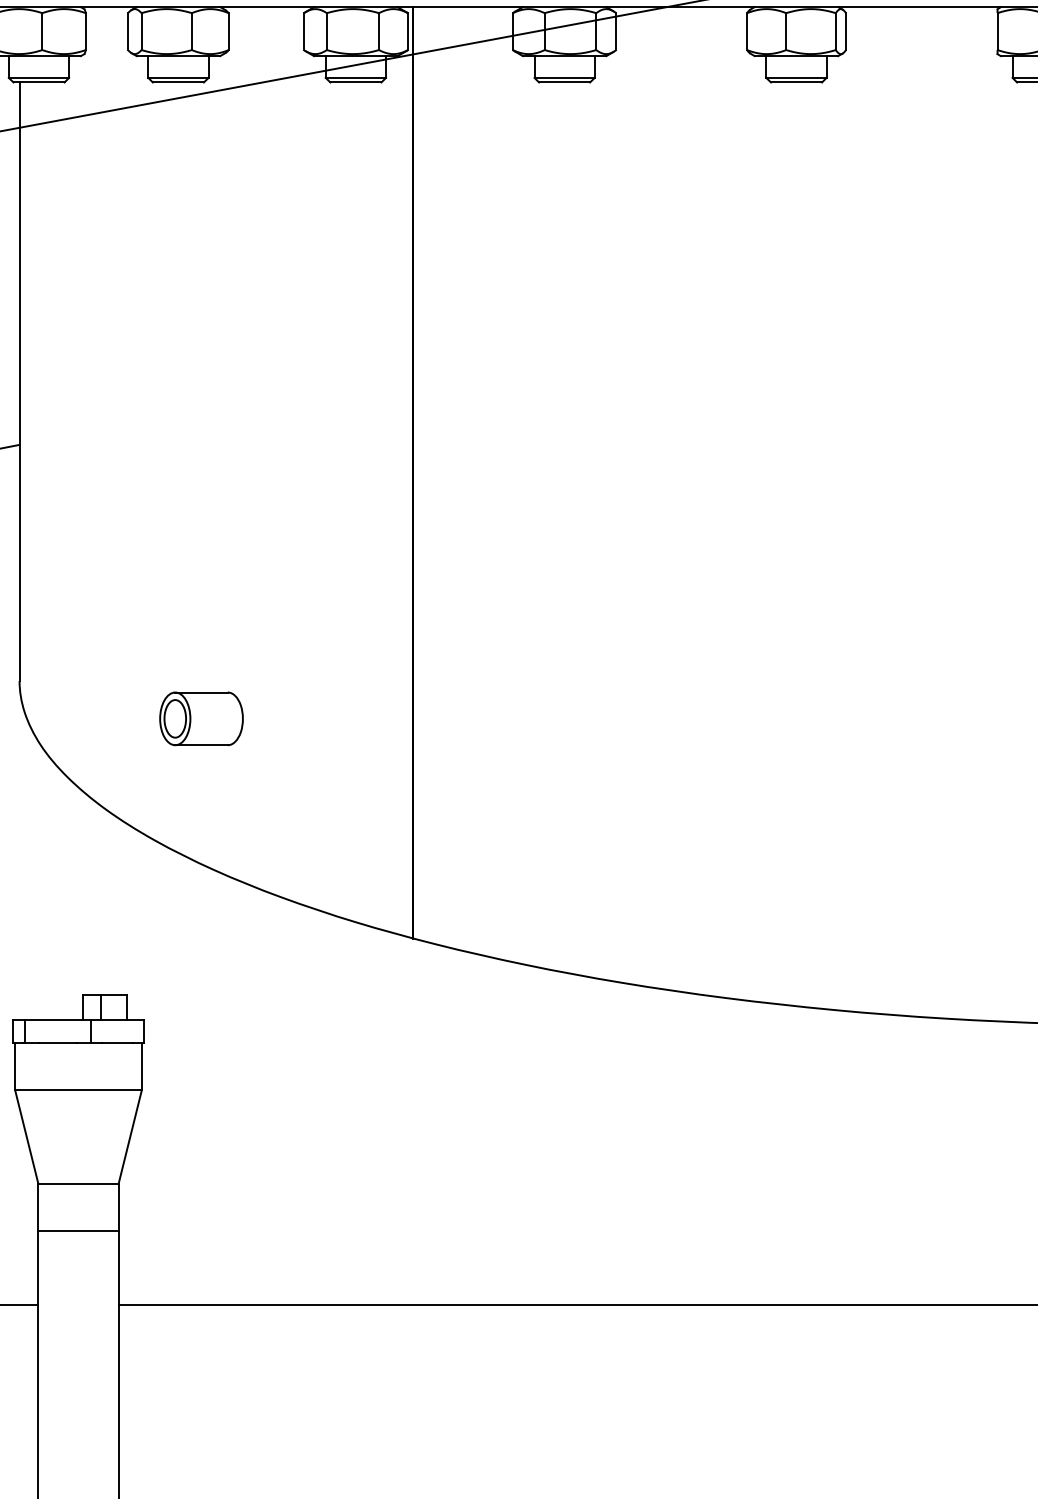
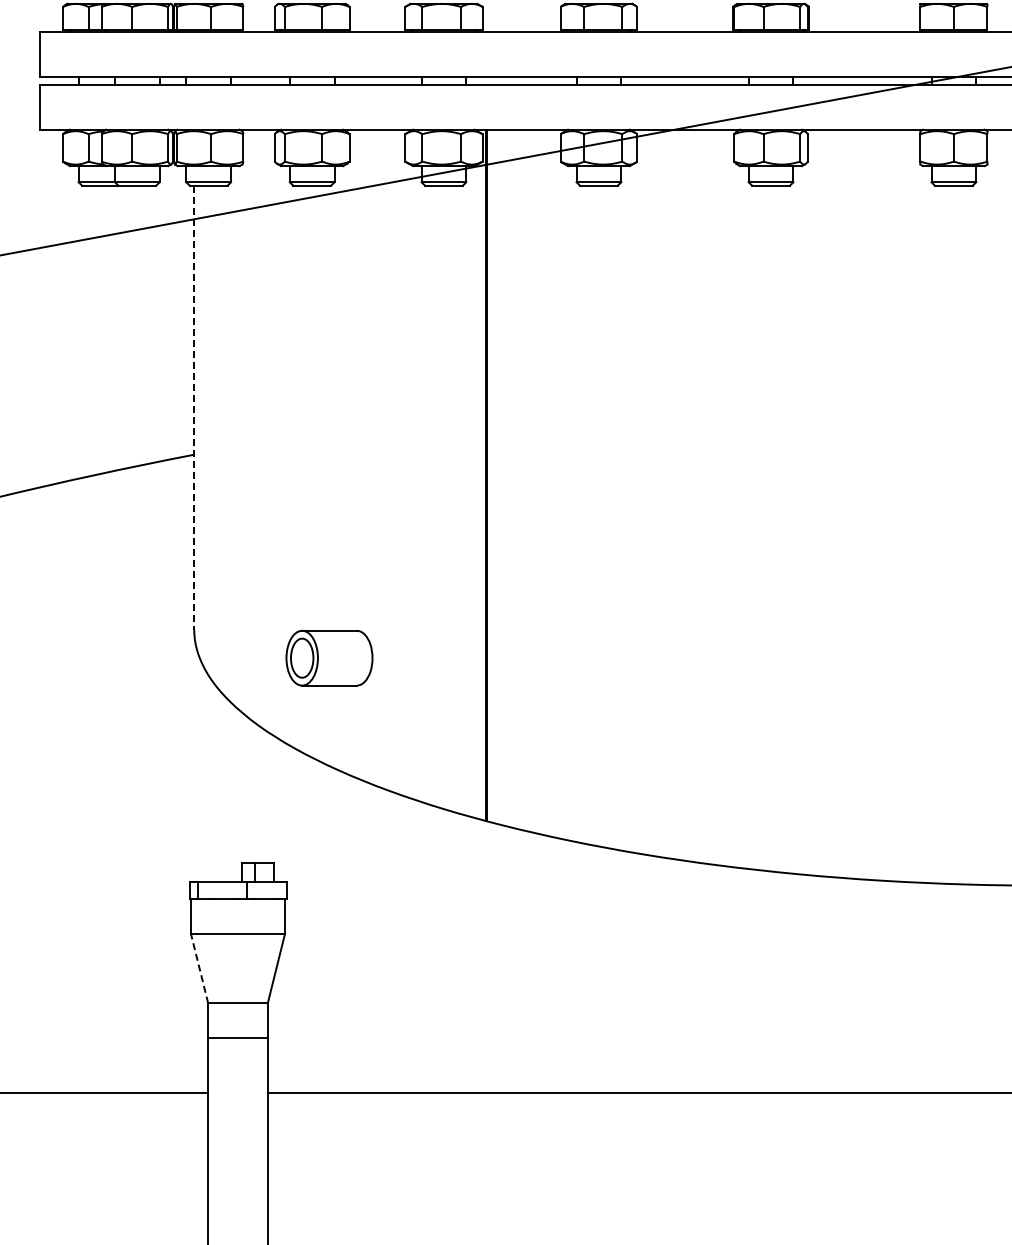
line: (19, 382) -> (194, 408), solid -> dashed
part: (200, 718) -> (328, 657), size x1.4
line: (26, 1136) -> (199, 968), solid -> dashed

